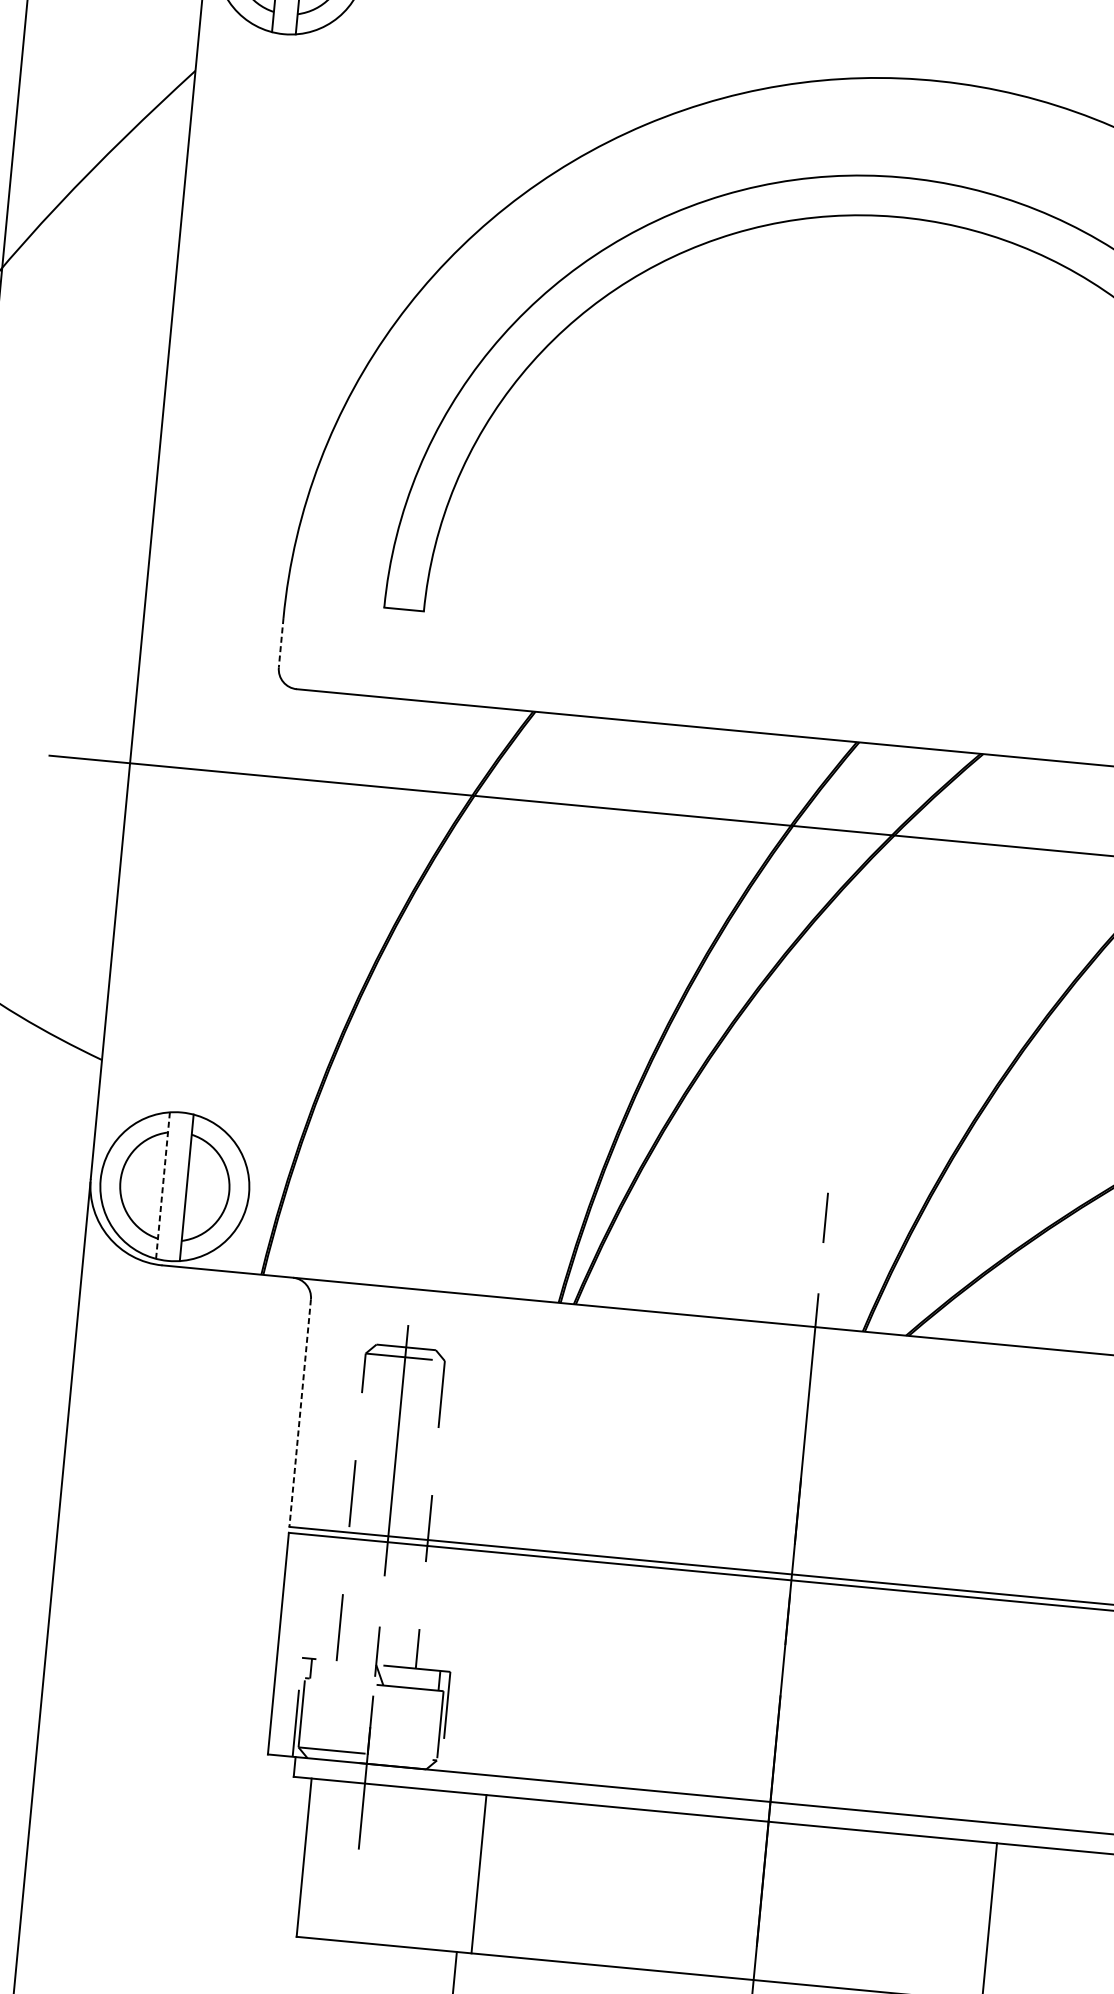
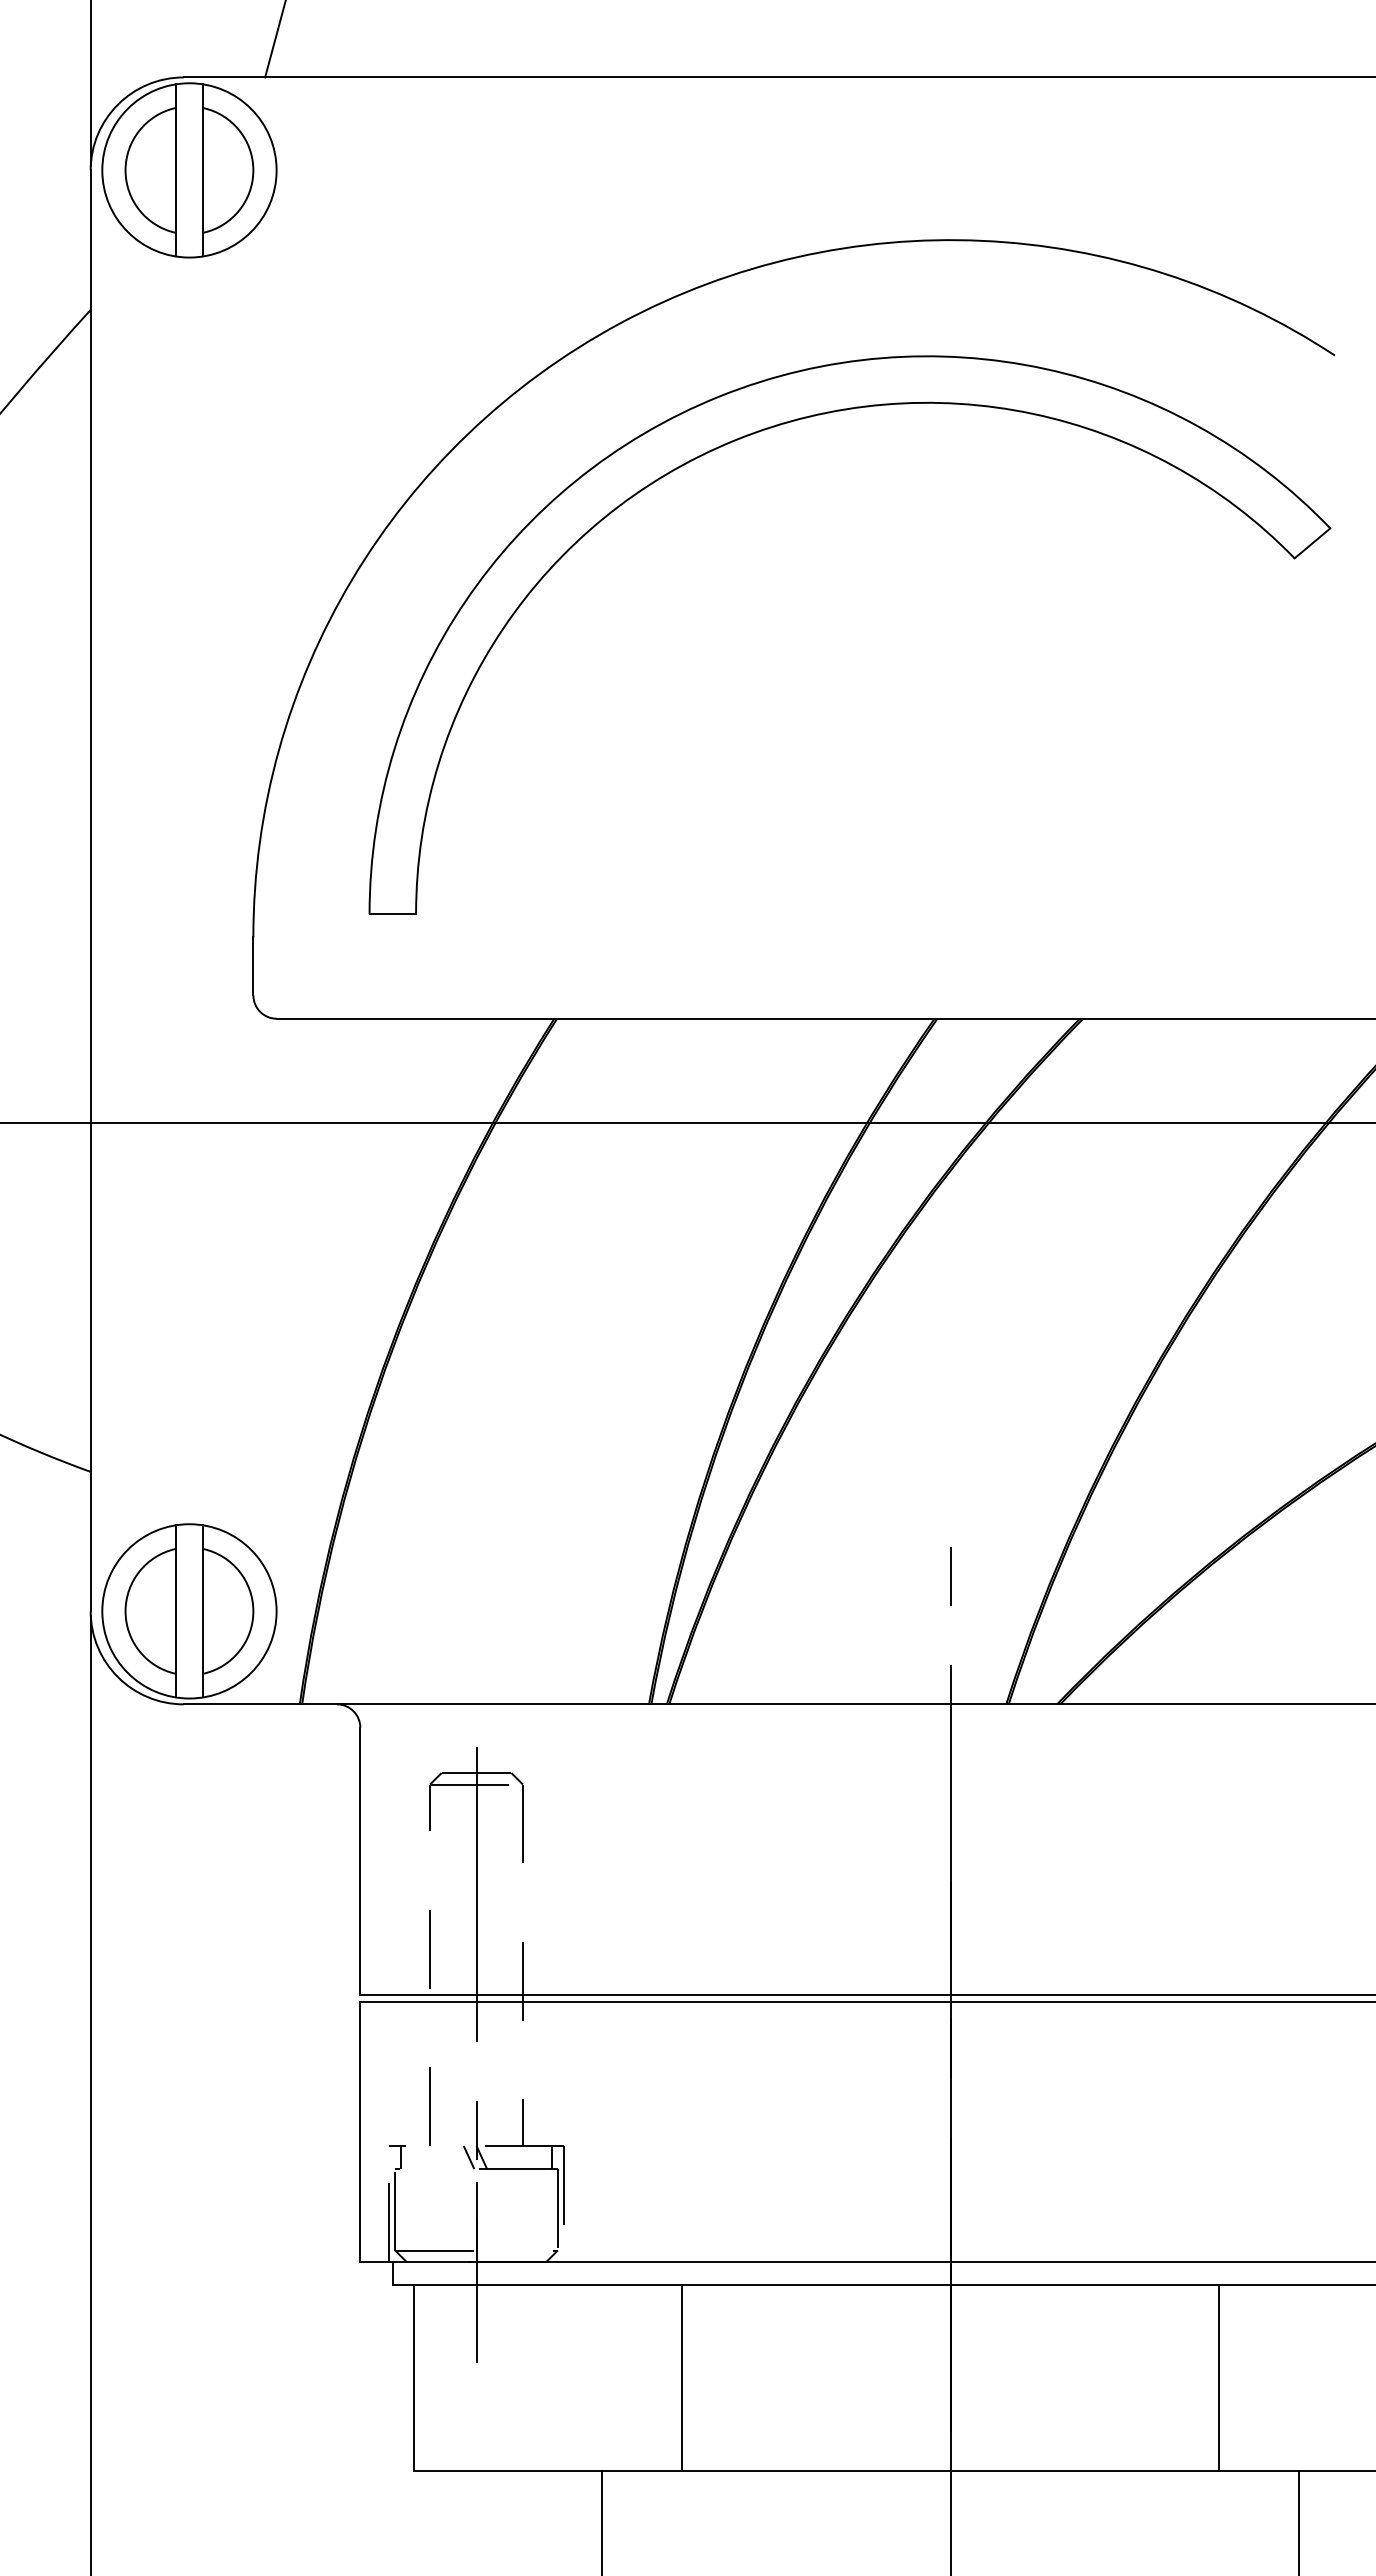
line: (281, 642) -> (253, 966), dashed -> solid
line: (163, 1184) -> (175, 1610), dashed -> solid
line: (300, 1413) -> (360, 1861), dashed -> solid
line: (368, 1674) -> (468, 2157), added
line: (479, 1874) -> (682, 2378), moved

